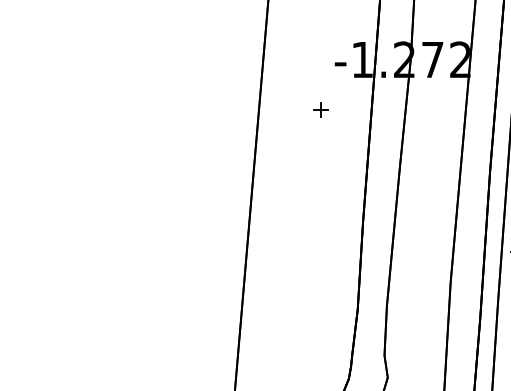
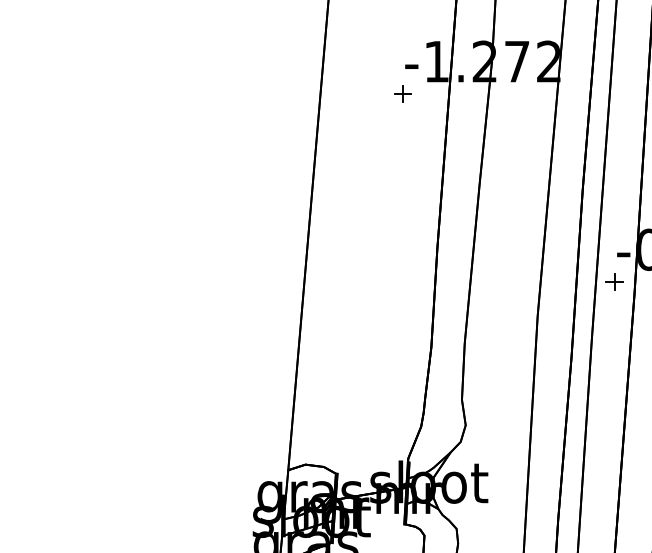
part: (321, 109) -> (402, 93), moved

